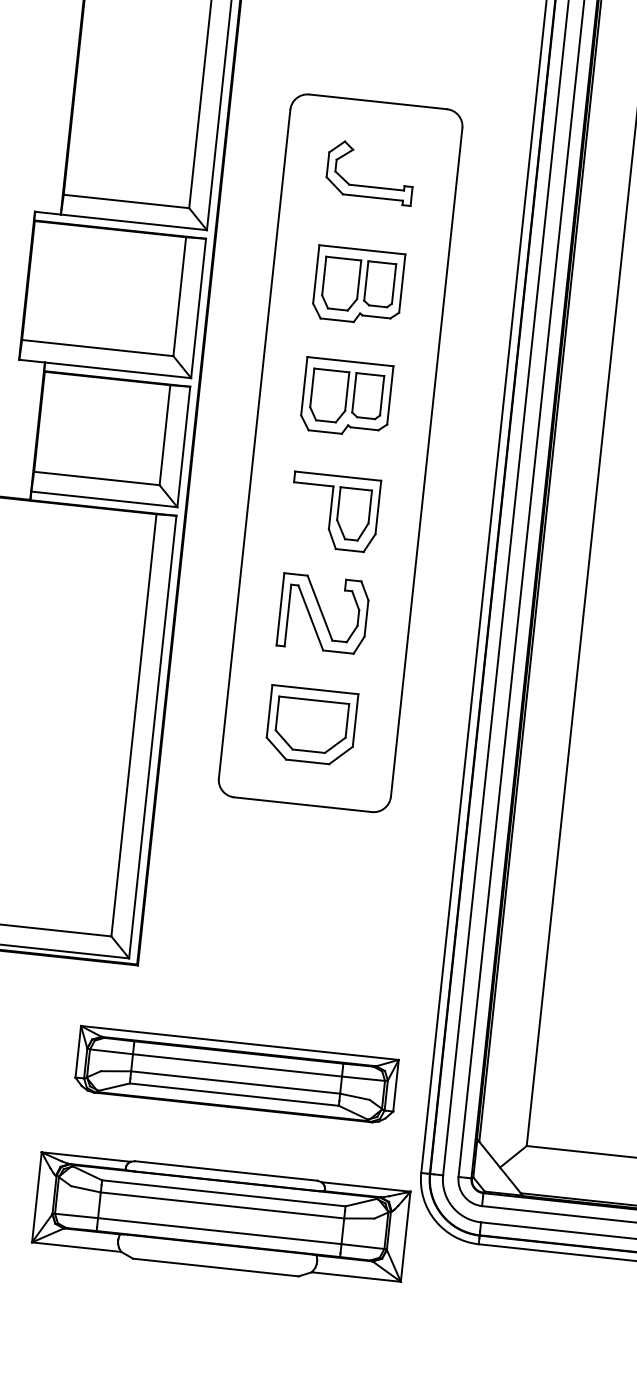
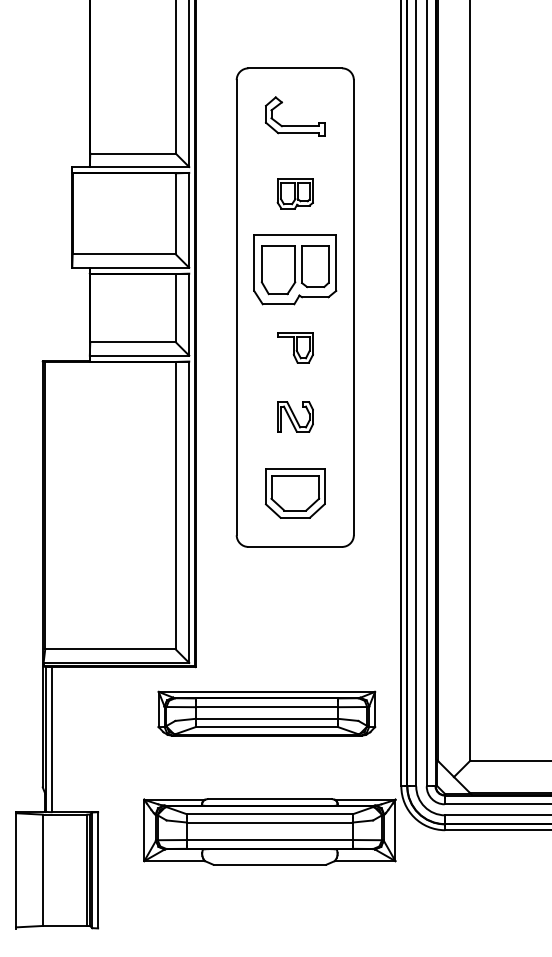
part: (358, 285) -> (295, 193), size x0.6
part: (346, 397) -> (295, 269), size x1.4
part: (334, 511) -> (295, 347), size x0.6
part: (323, 613) -> (295, 416), size x0.6
part: (235, 1074) -> (266, 713), moved

